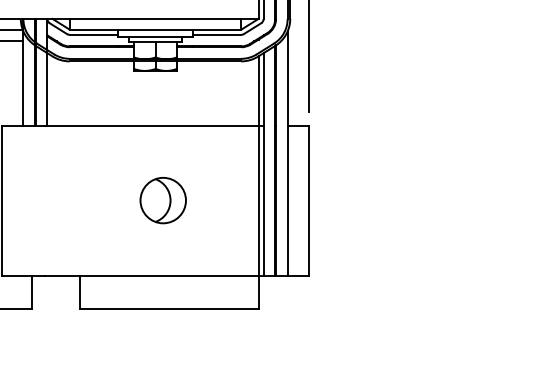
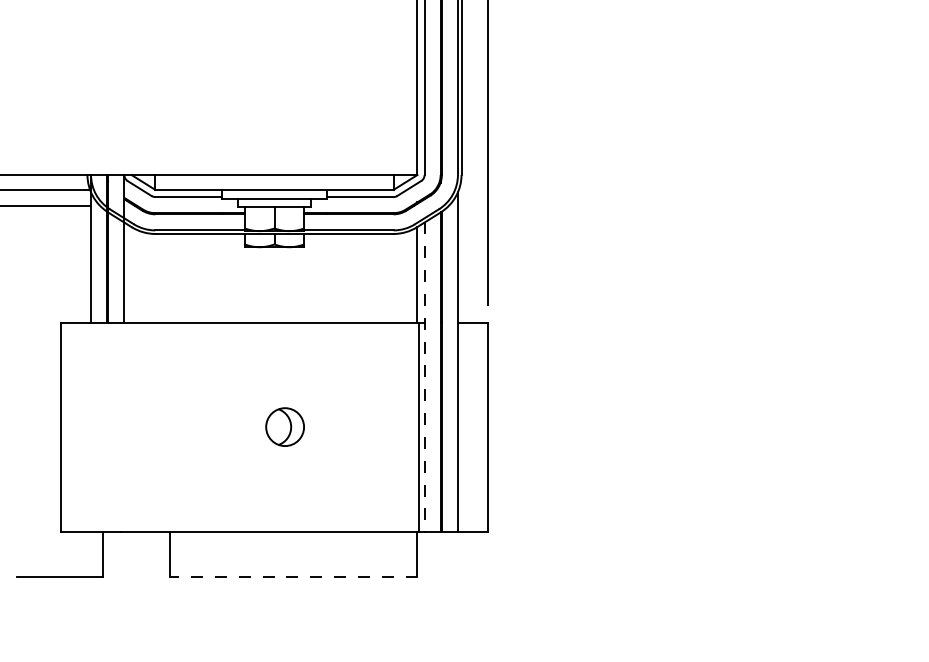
line: (263, 164) -> (424, 377), solid -> dashed
part: (162, 200) -> (284, 426), size x0.6
line: (169, 308) -> (293, 577), solid -> dashed

